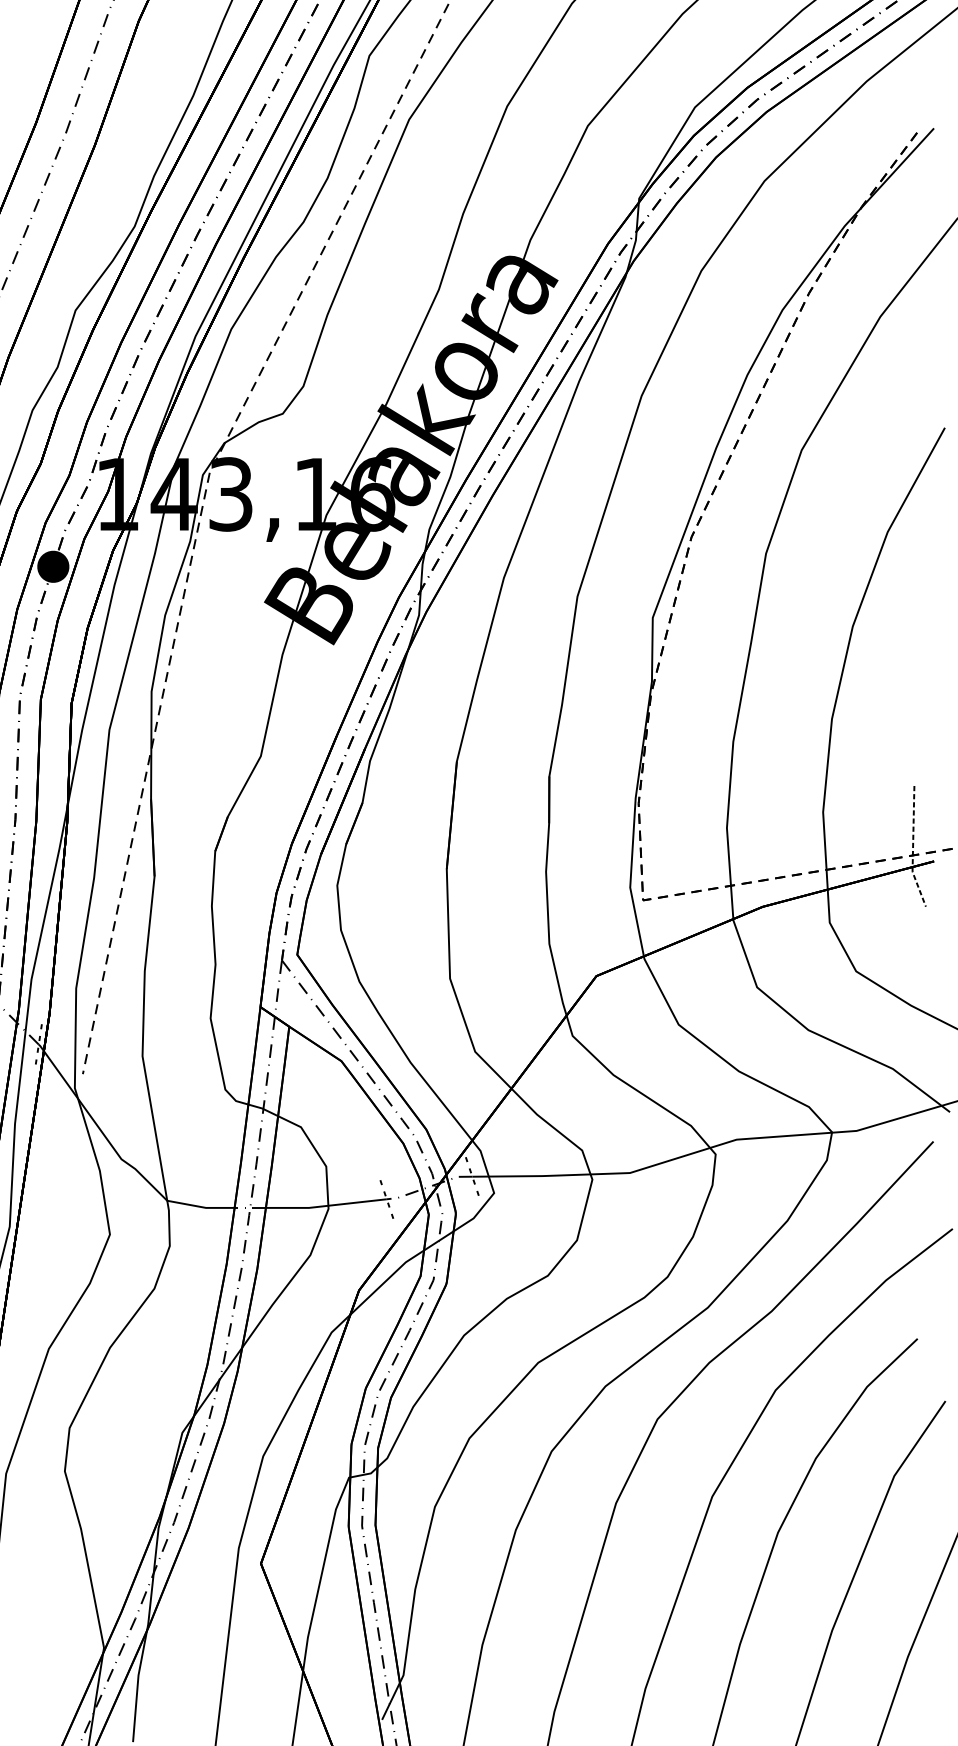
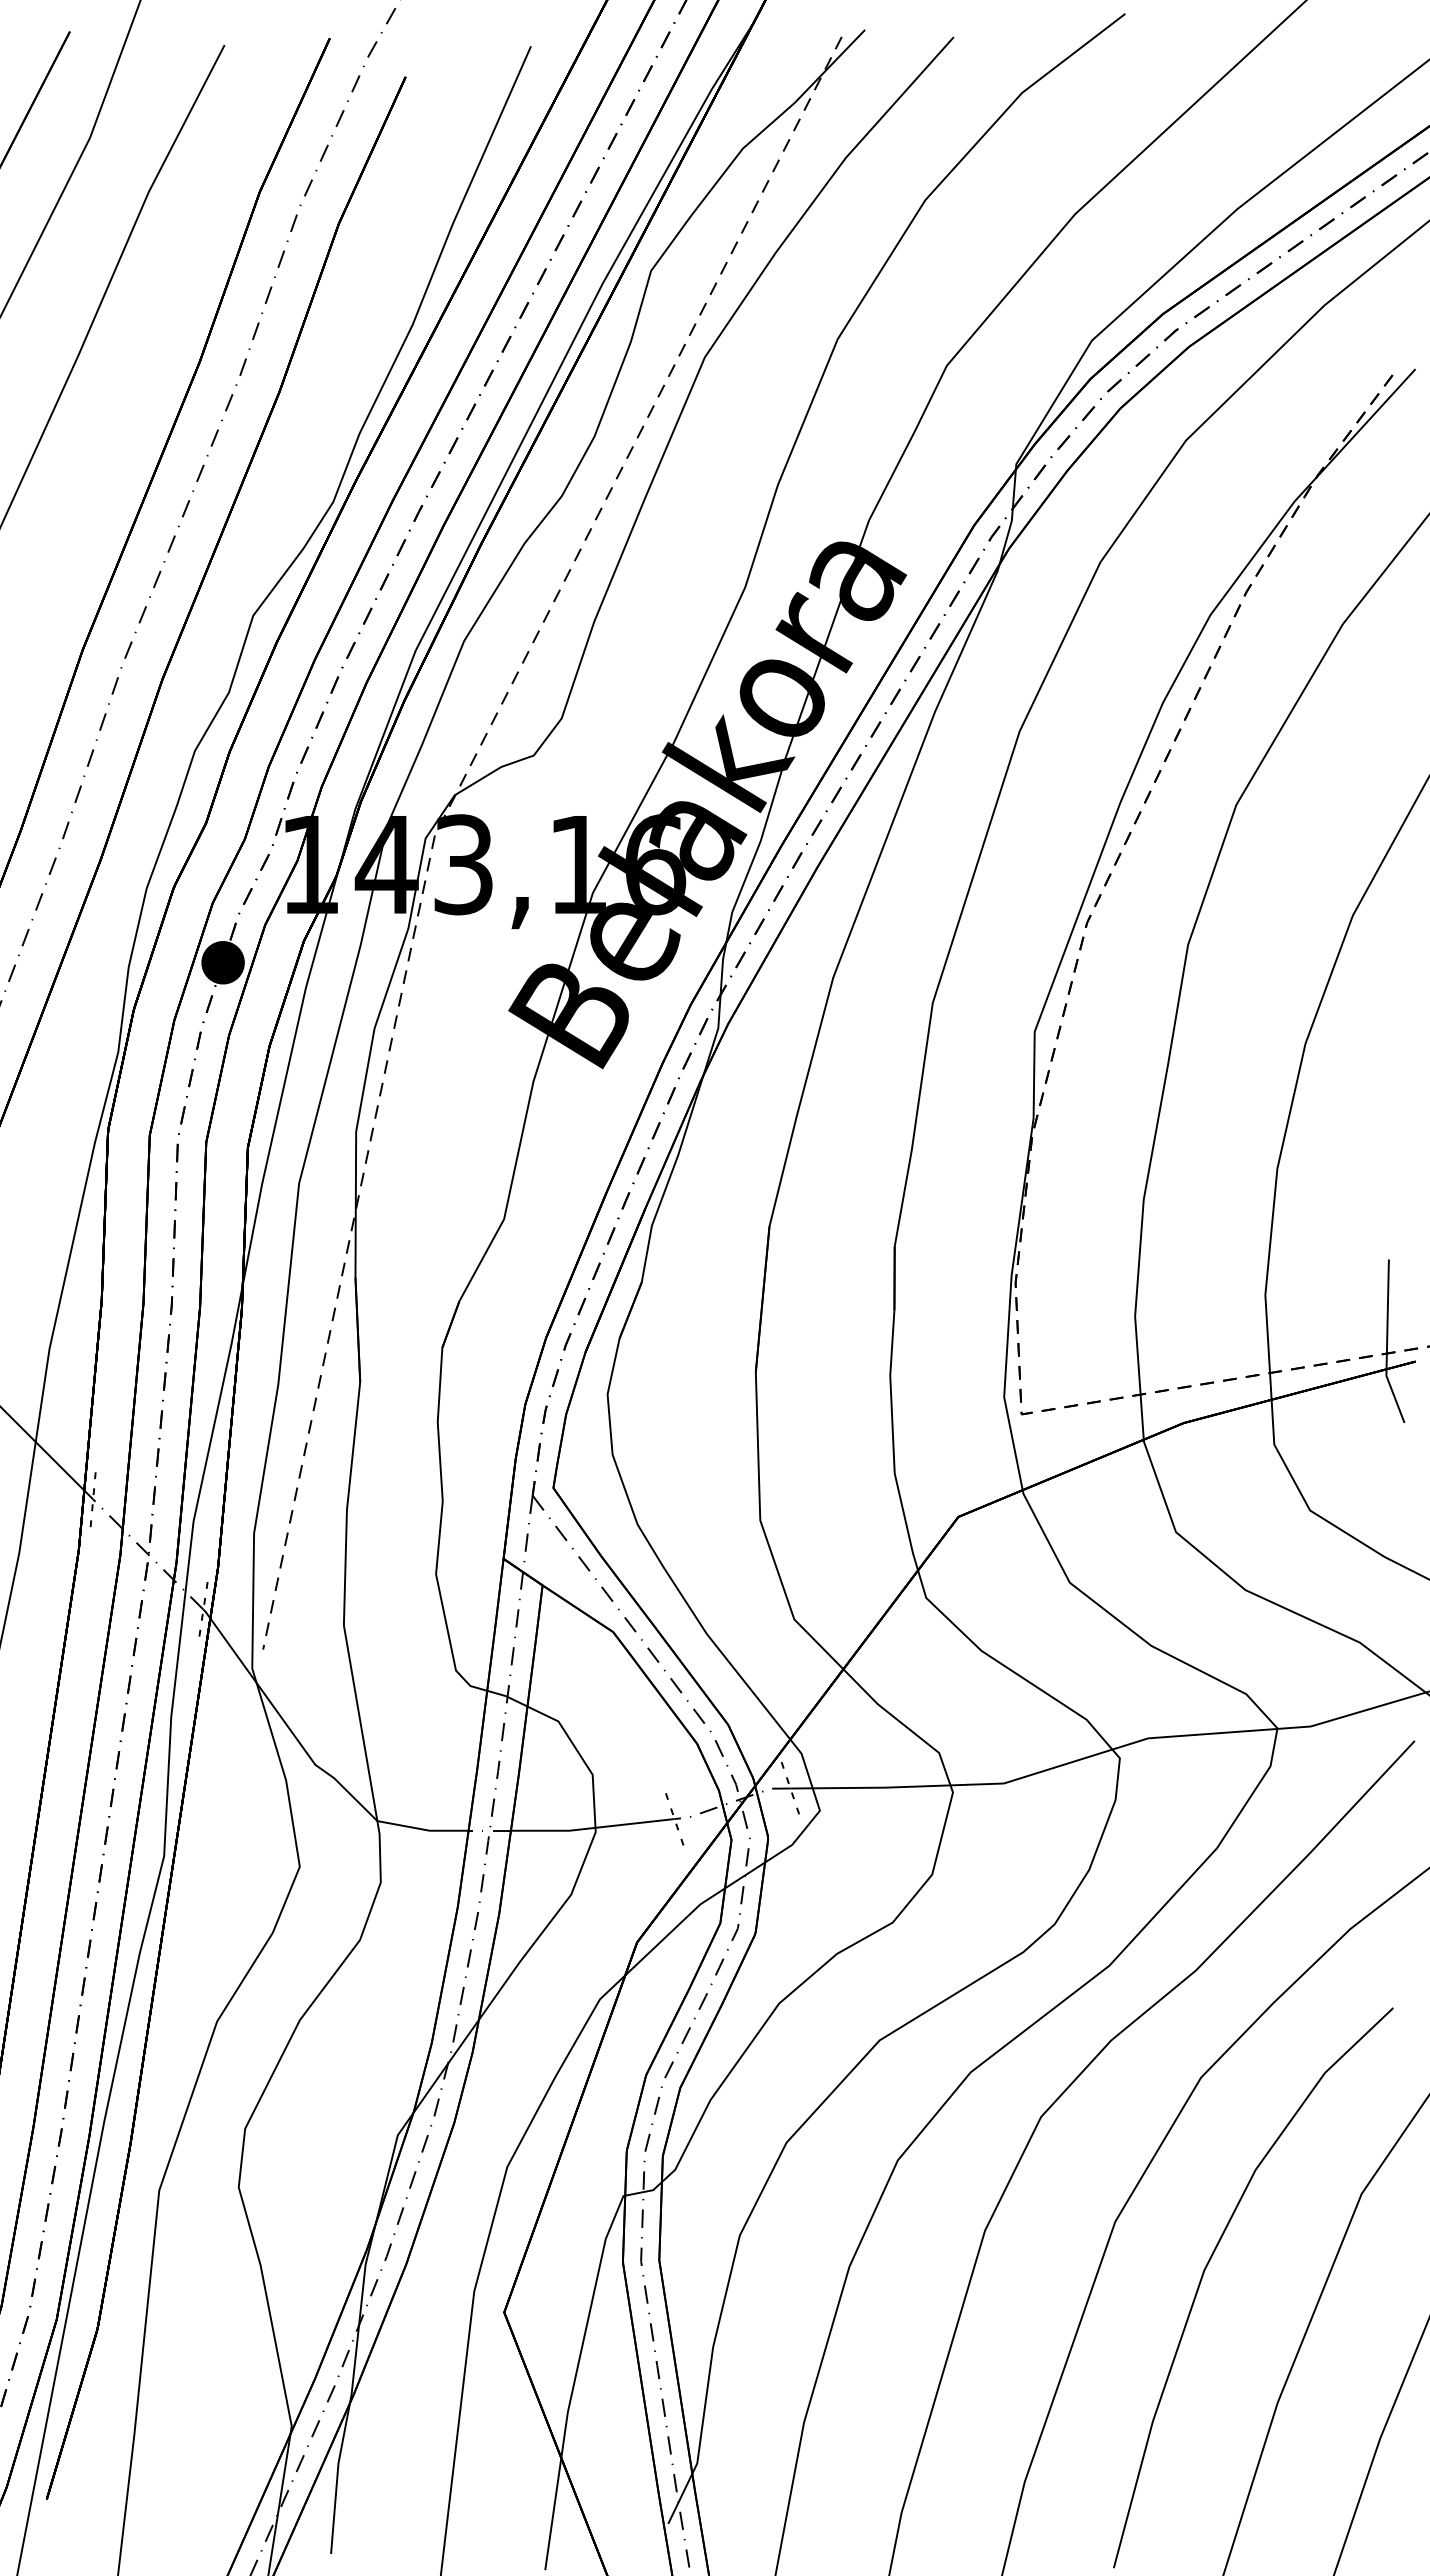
line: (913, 848) -> (1387, 1344), dashed -> solid

